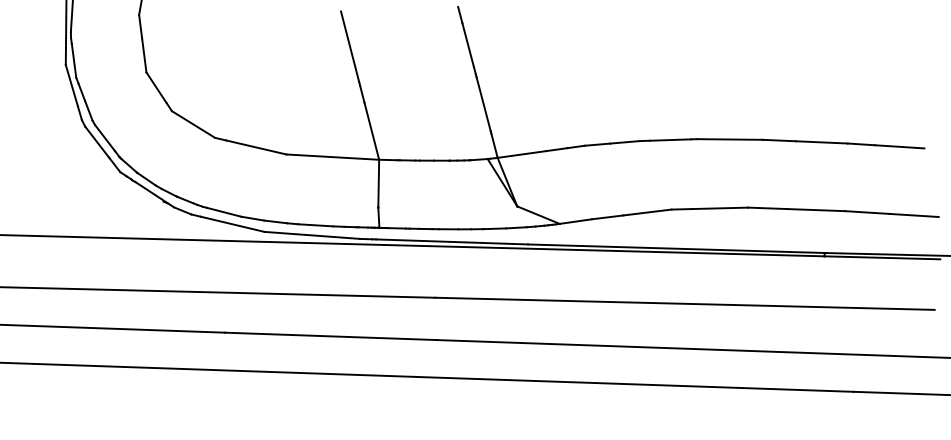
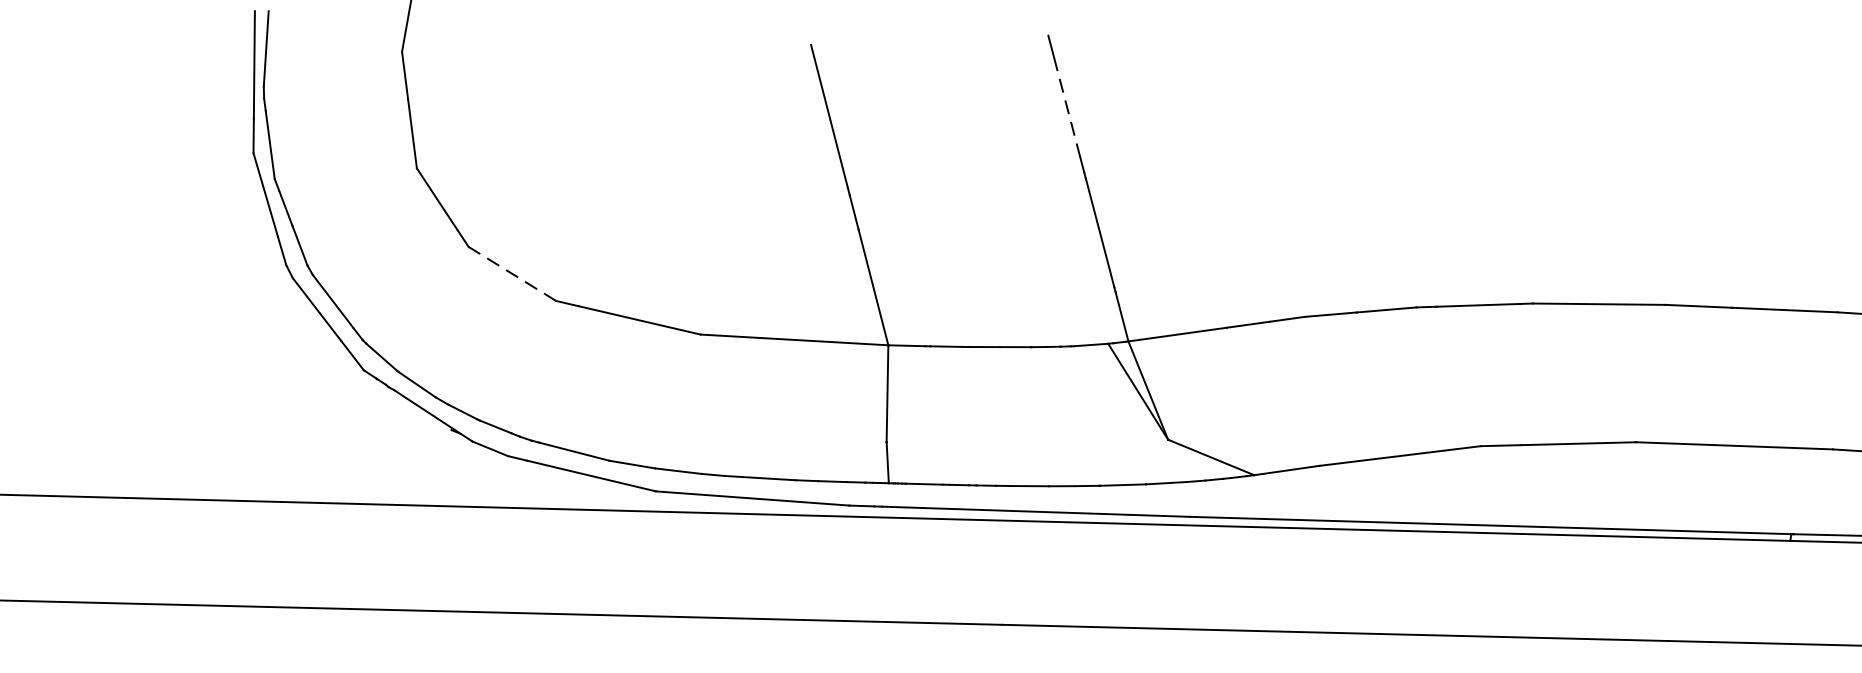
line: (468, 45) -> (1069, 113), solid -> dashed
line: (193, 124) -> (512, 273), solid -> dashed

